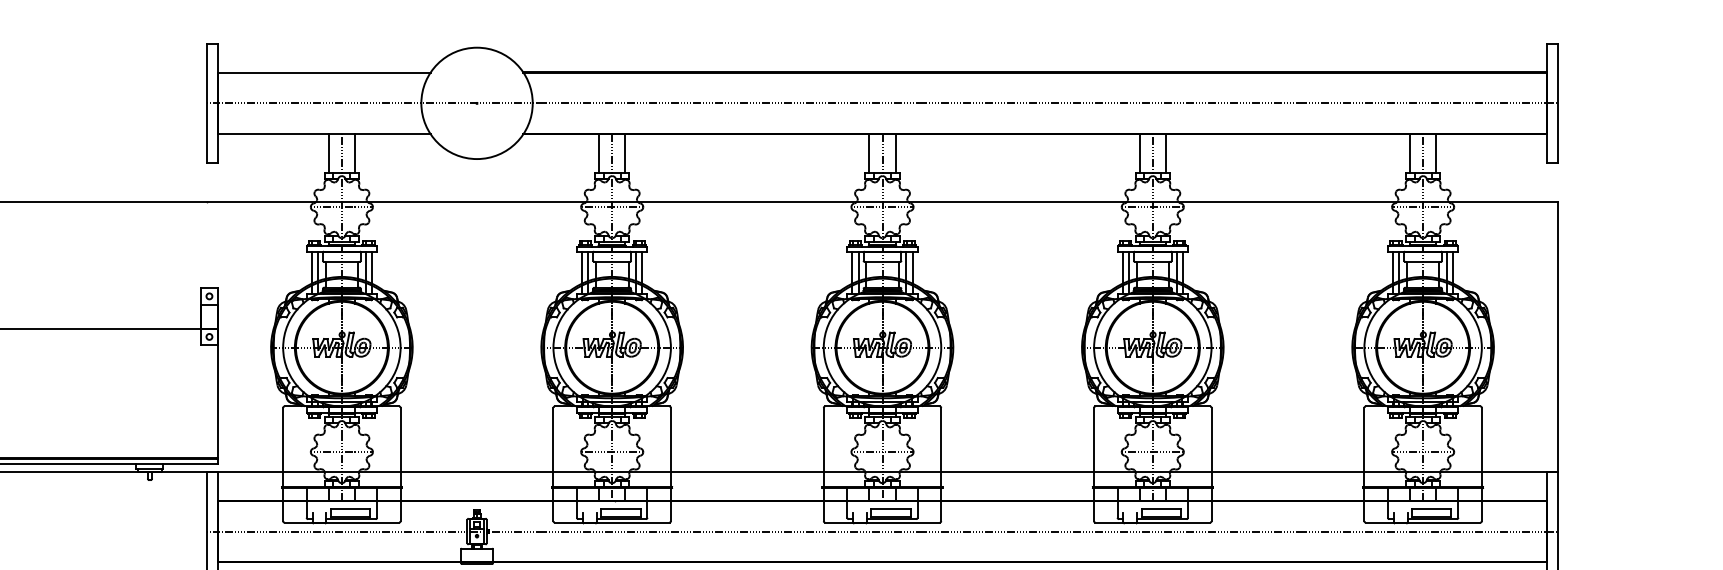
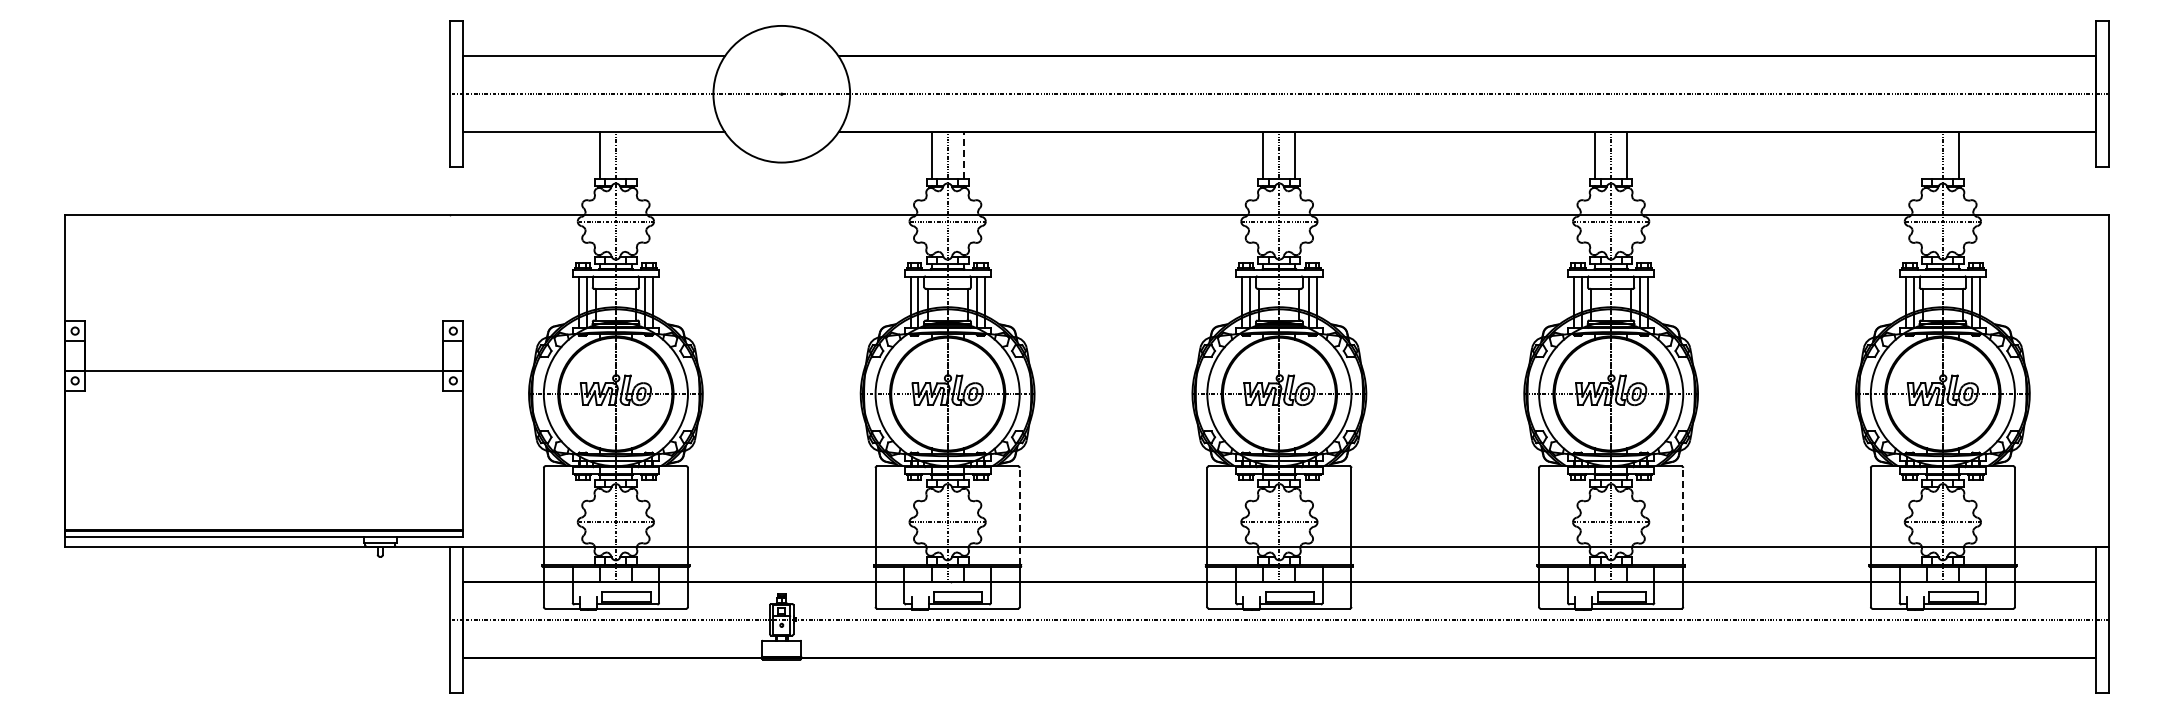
line: (354, 153) -> (631, 155), removed
line: (625, 153) -> (963, 155), solid -> dashed
line: (1409, 153) -> (1926, 155), removed
line: (670, 446) -> (1019, 515), solid -> dashed
line: (1211, 446) -> (1683, 515), solid -> dashed

